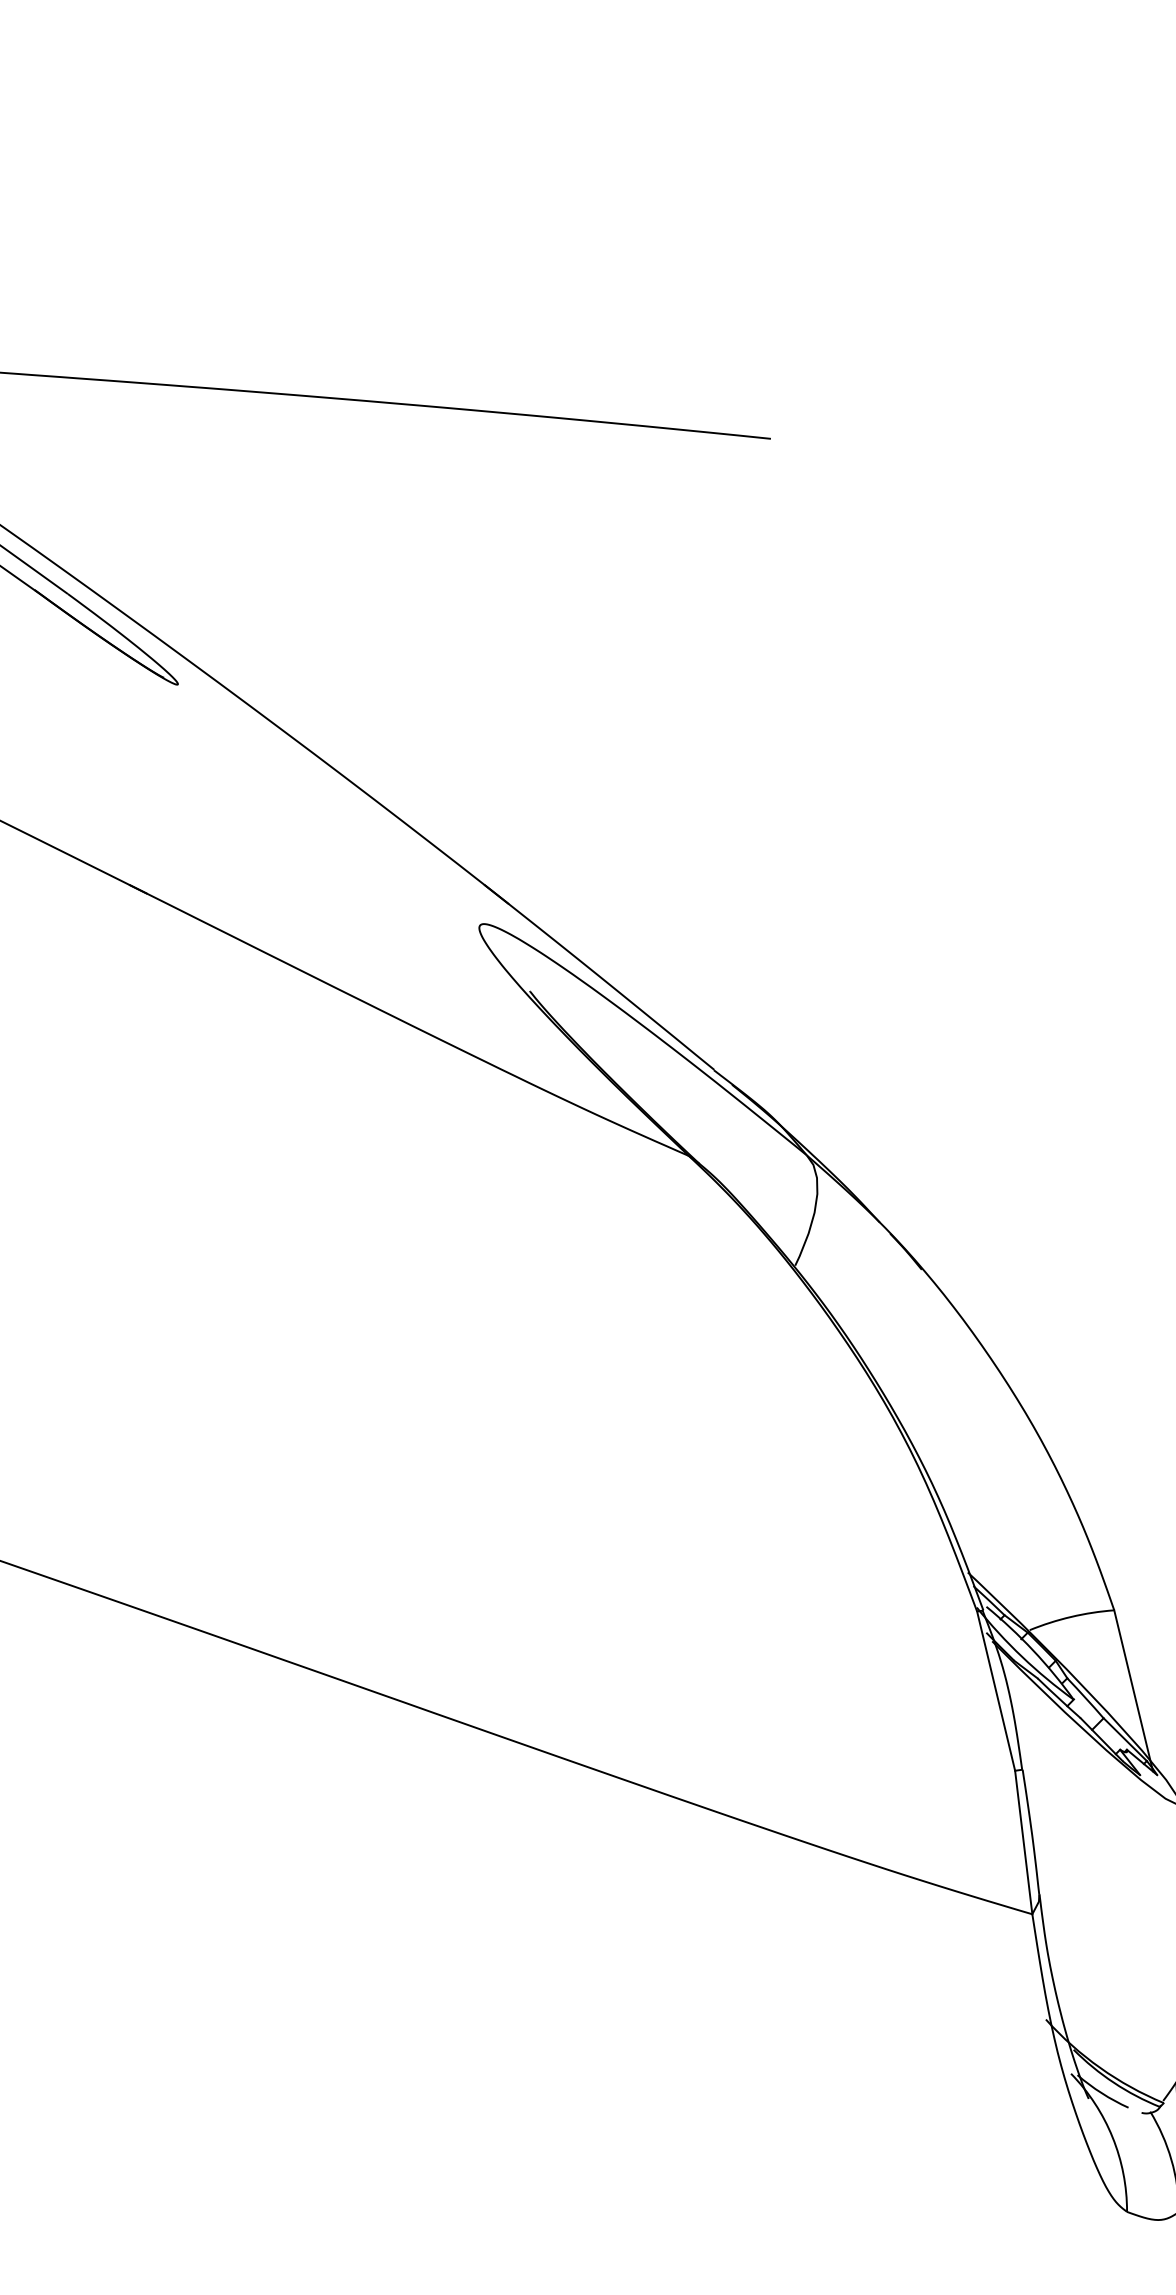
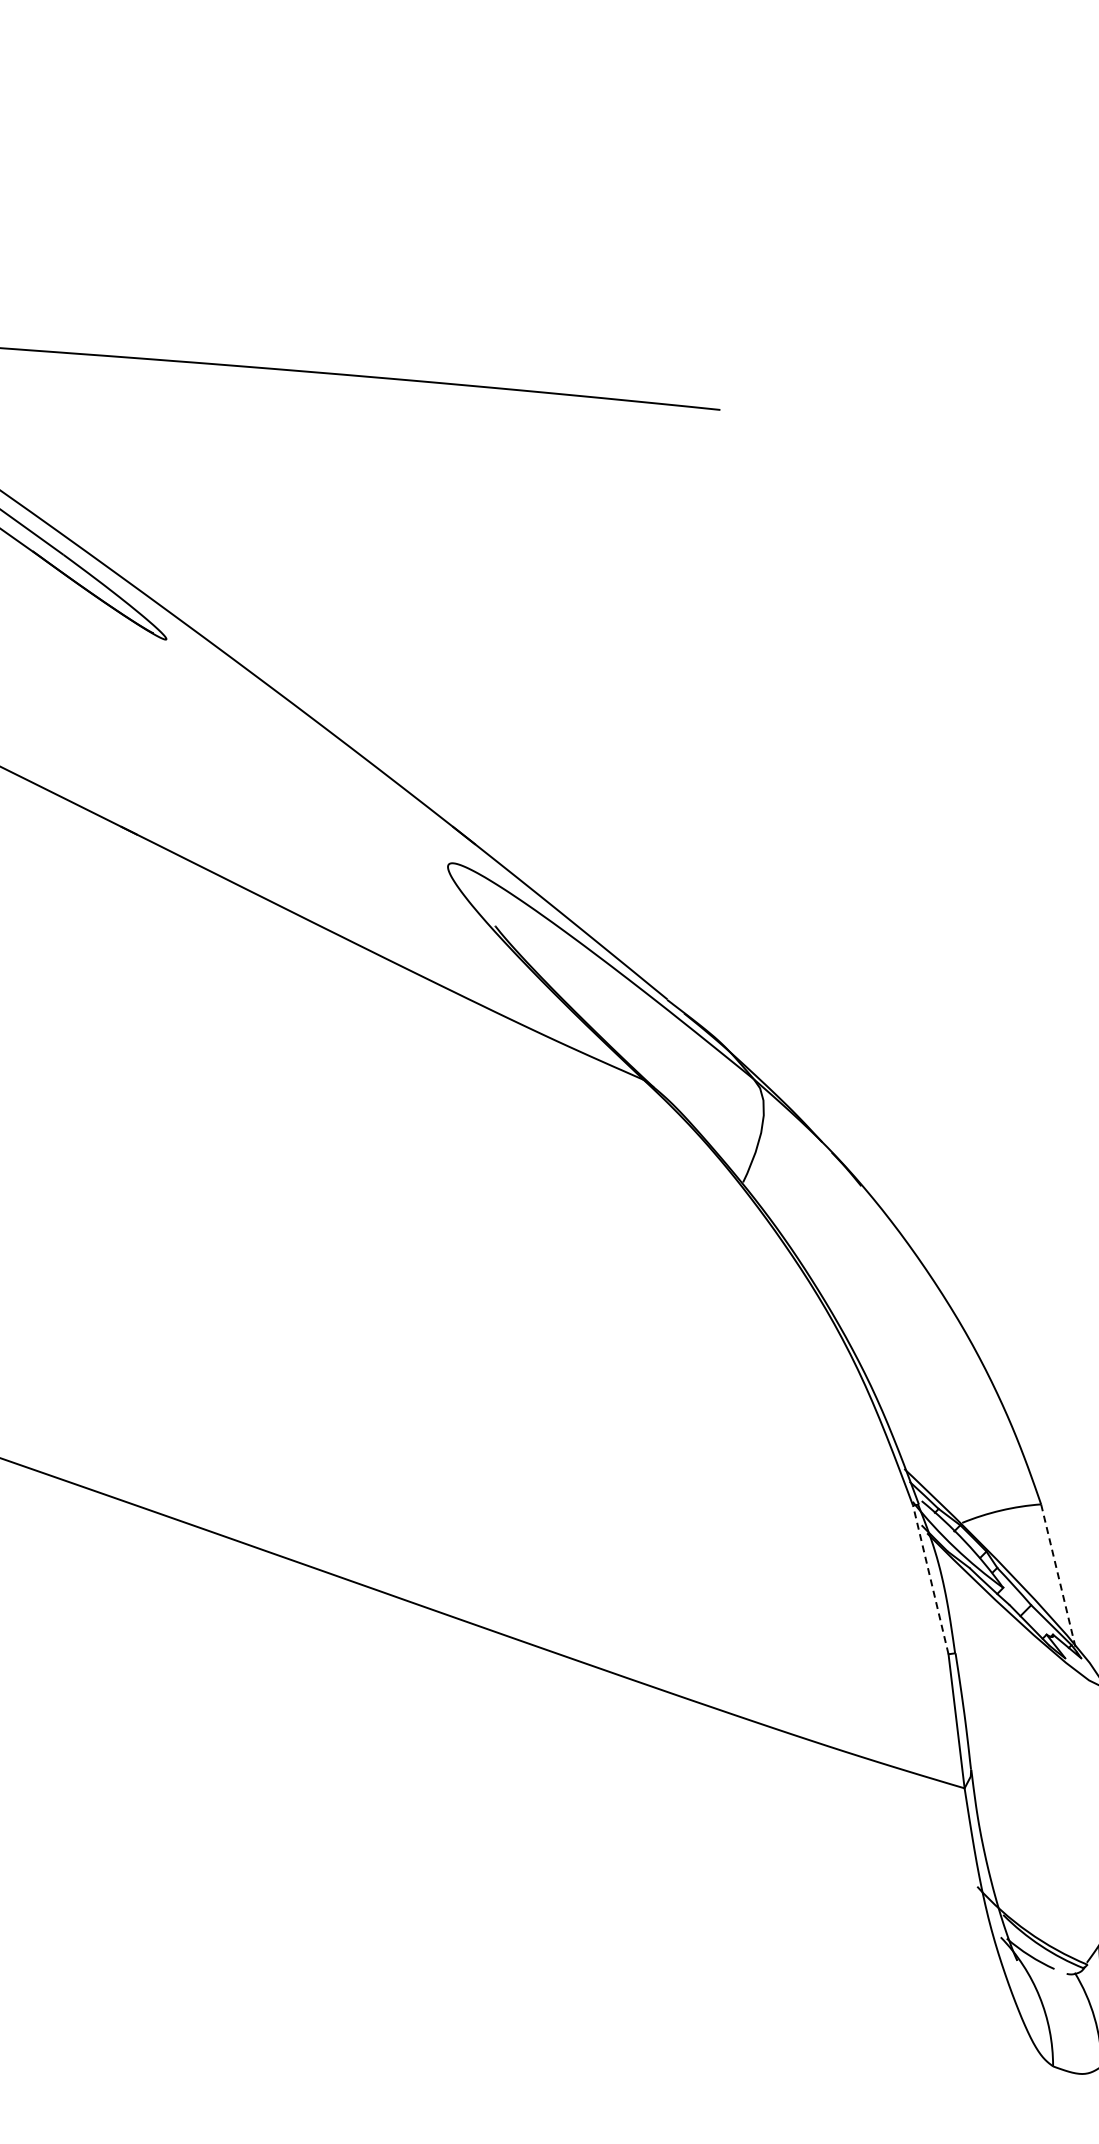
line: (995, 1690) -> (930, 1579), solid -> dashed
line: (1133, 1691) -> (1059, 1580), solid -> dashed

